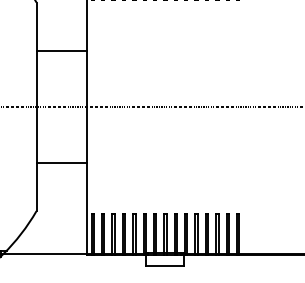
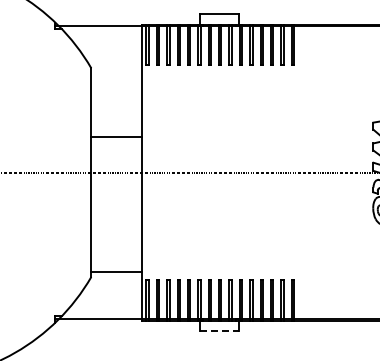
line: (61, 50) -> (116, 136), moved
line: (61, 162) -> (116, 271), moved
line: (164, 265) -> (219, 331), solid -> dashed

